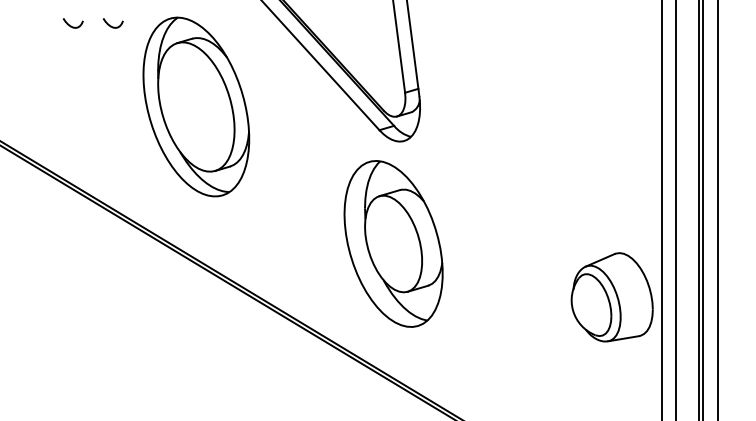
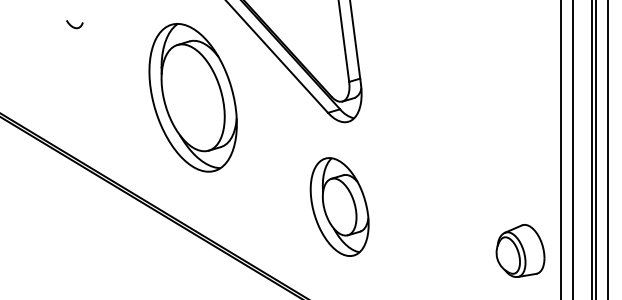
curve: (111, 25) -> (106, 26), removed
part: (196, 106) -> (193, 97), moved
part: (393, 244) -> (339, 207), size x0.71
part: (612, 296) -> (520, 250), size x0.71

